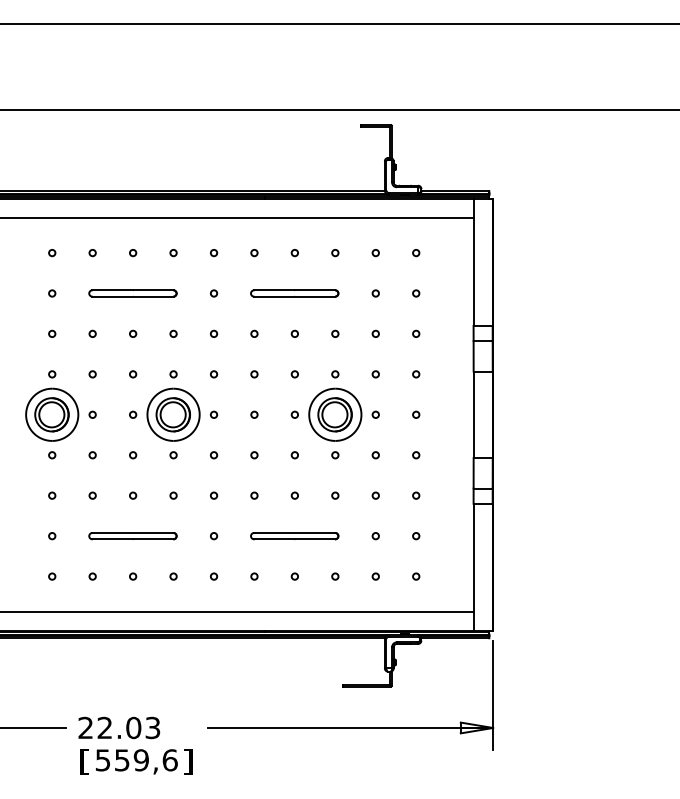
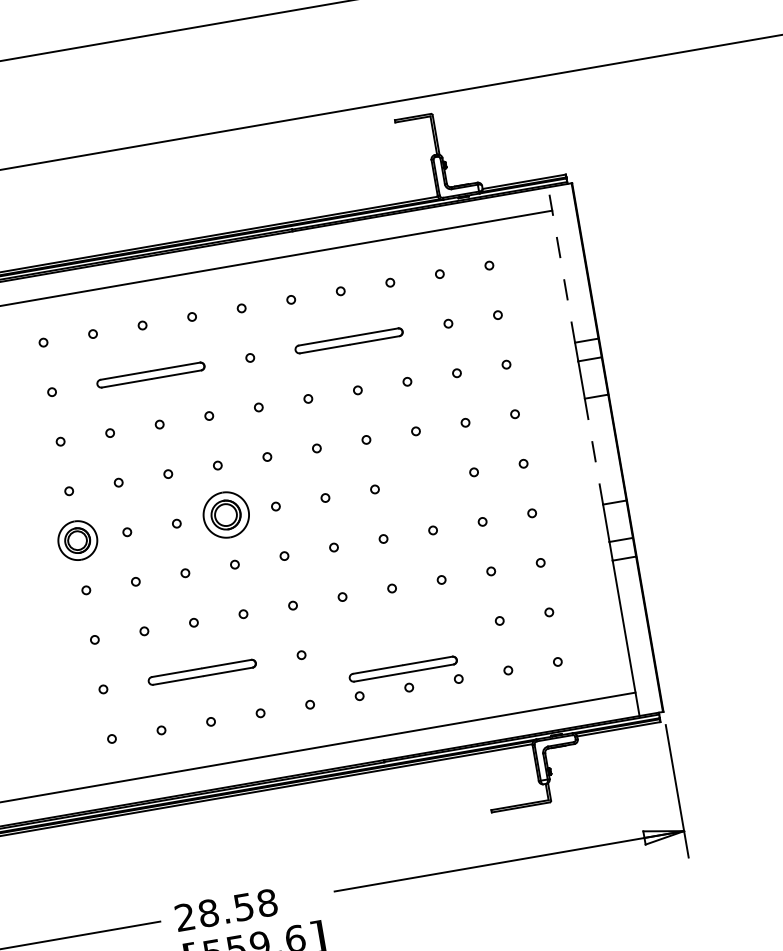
line: (473, 261) -> (561, 263), solid -> dashed
part: (52, 414) -> (78, 540), size x0.6
part: (173, 414) -> (226, 514), size x0.7
part: (335, 414) -> (424, 480), removed
line: (473, 414) -> (593, 451), solid -> dashed
part: (294, 536) -> (403, 669), moved
text: (128, 727) -> (237, 907), 22.03 -> 28.58

